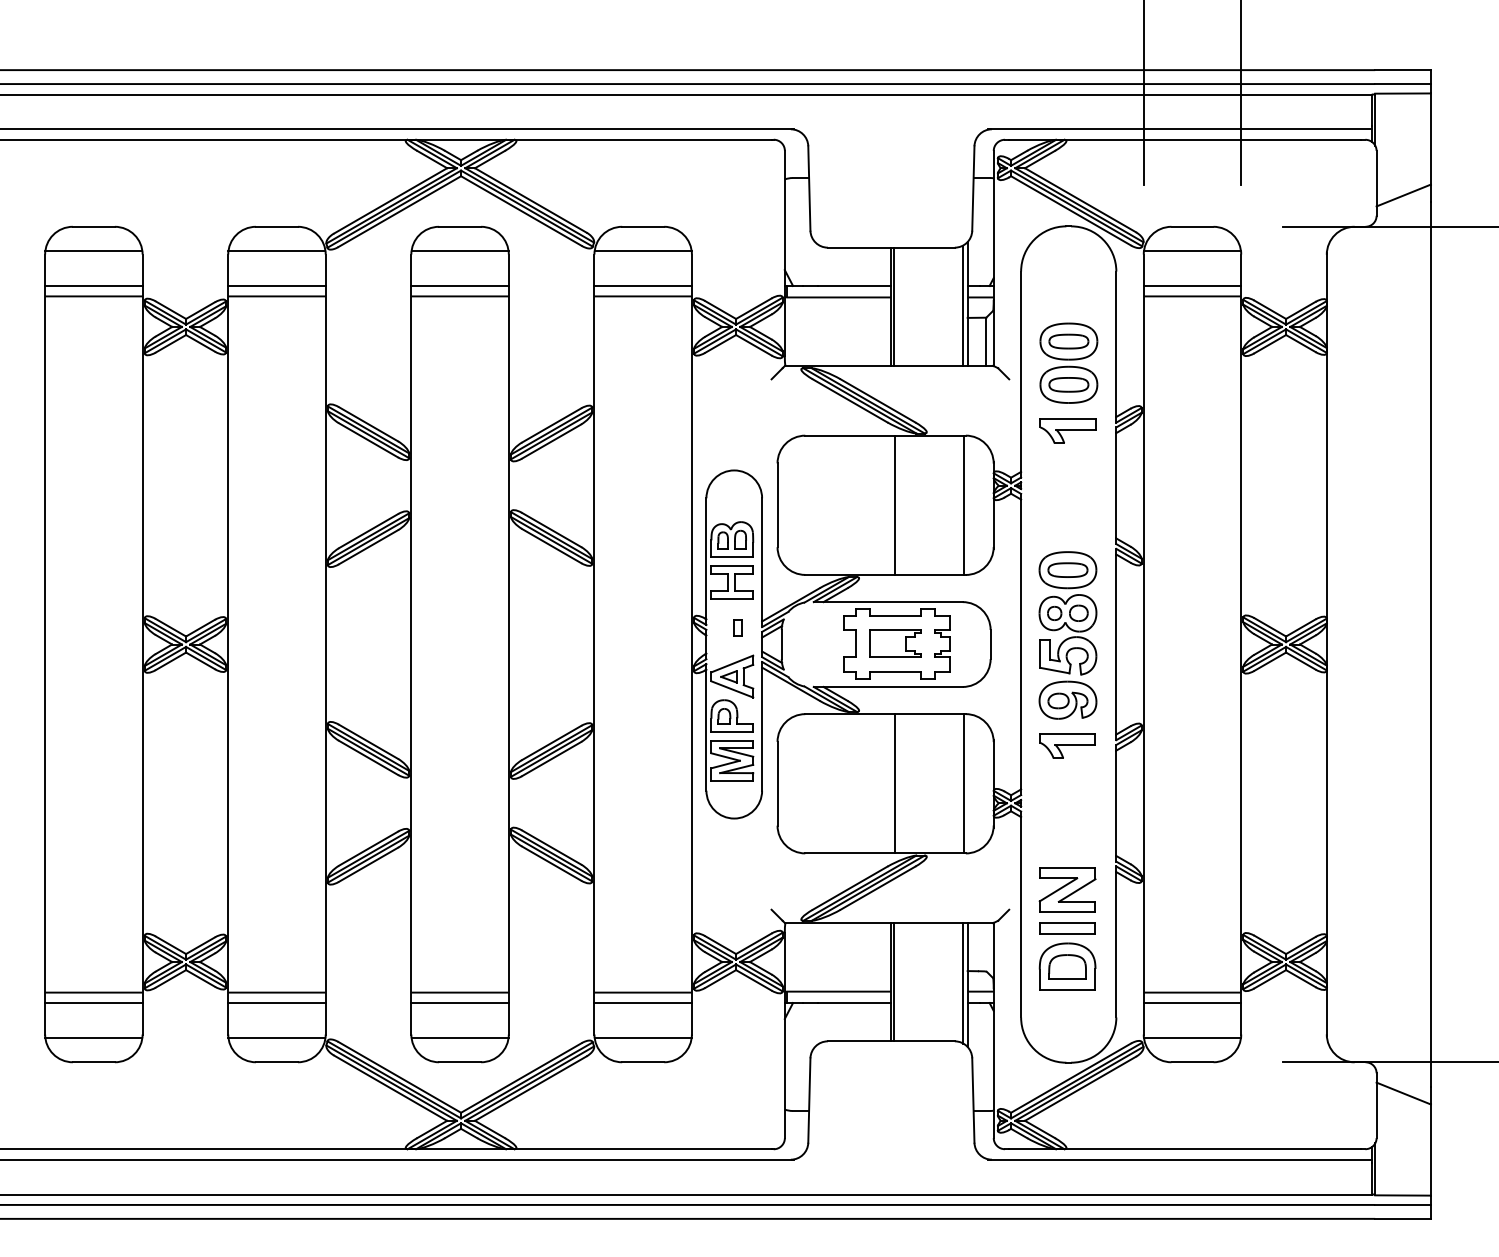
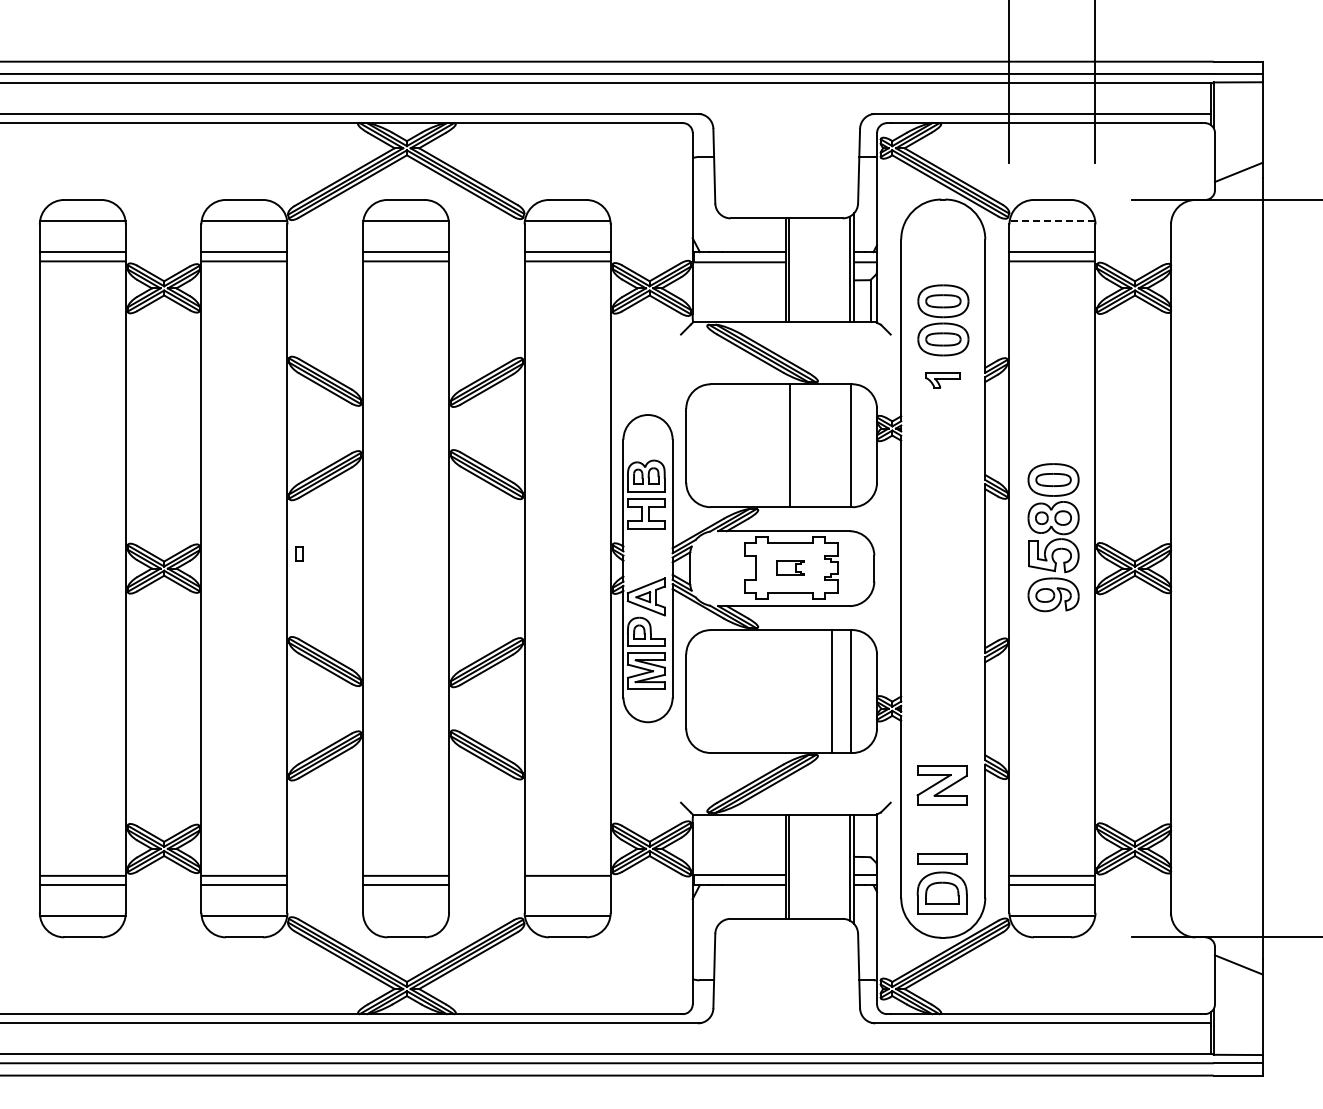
line: (1192, 251) -> (1052, 221), solid -> dashed
part: (1067, 430) -> (942, 379), size x0.7
part: (738, 627) -> (299, 553), moved
part: (1067, 635) -> (1053, 537), moved
part: (895, 643) -> (790, 567), size x0.6
part: (1067, 746) -> (942, 658), removed
line: (894, 783) -> (831, 691), moved
part: (1066, 955) -> (941, 883), moved
line: (642, 1003) -> (567, 885), removed
line: (459, 1037) -> (405, 915), removed

